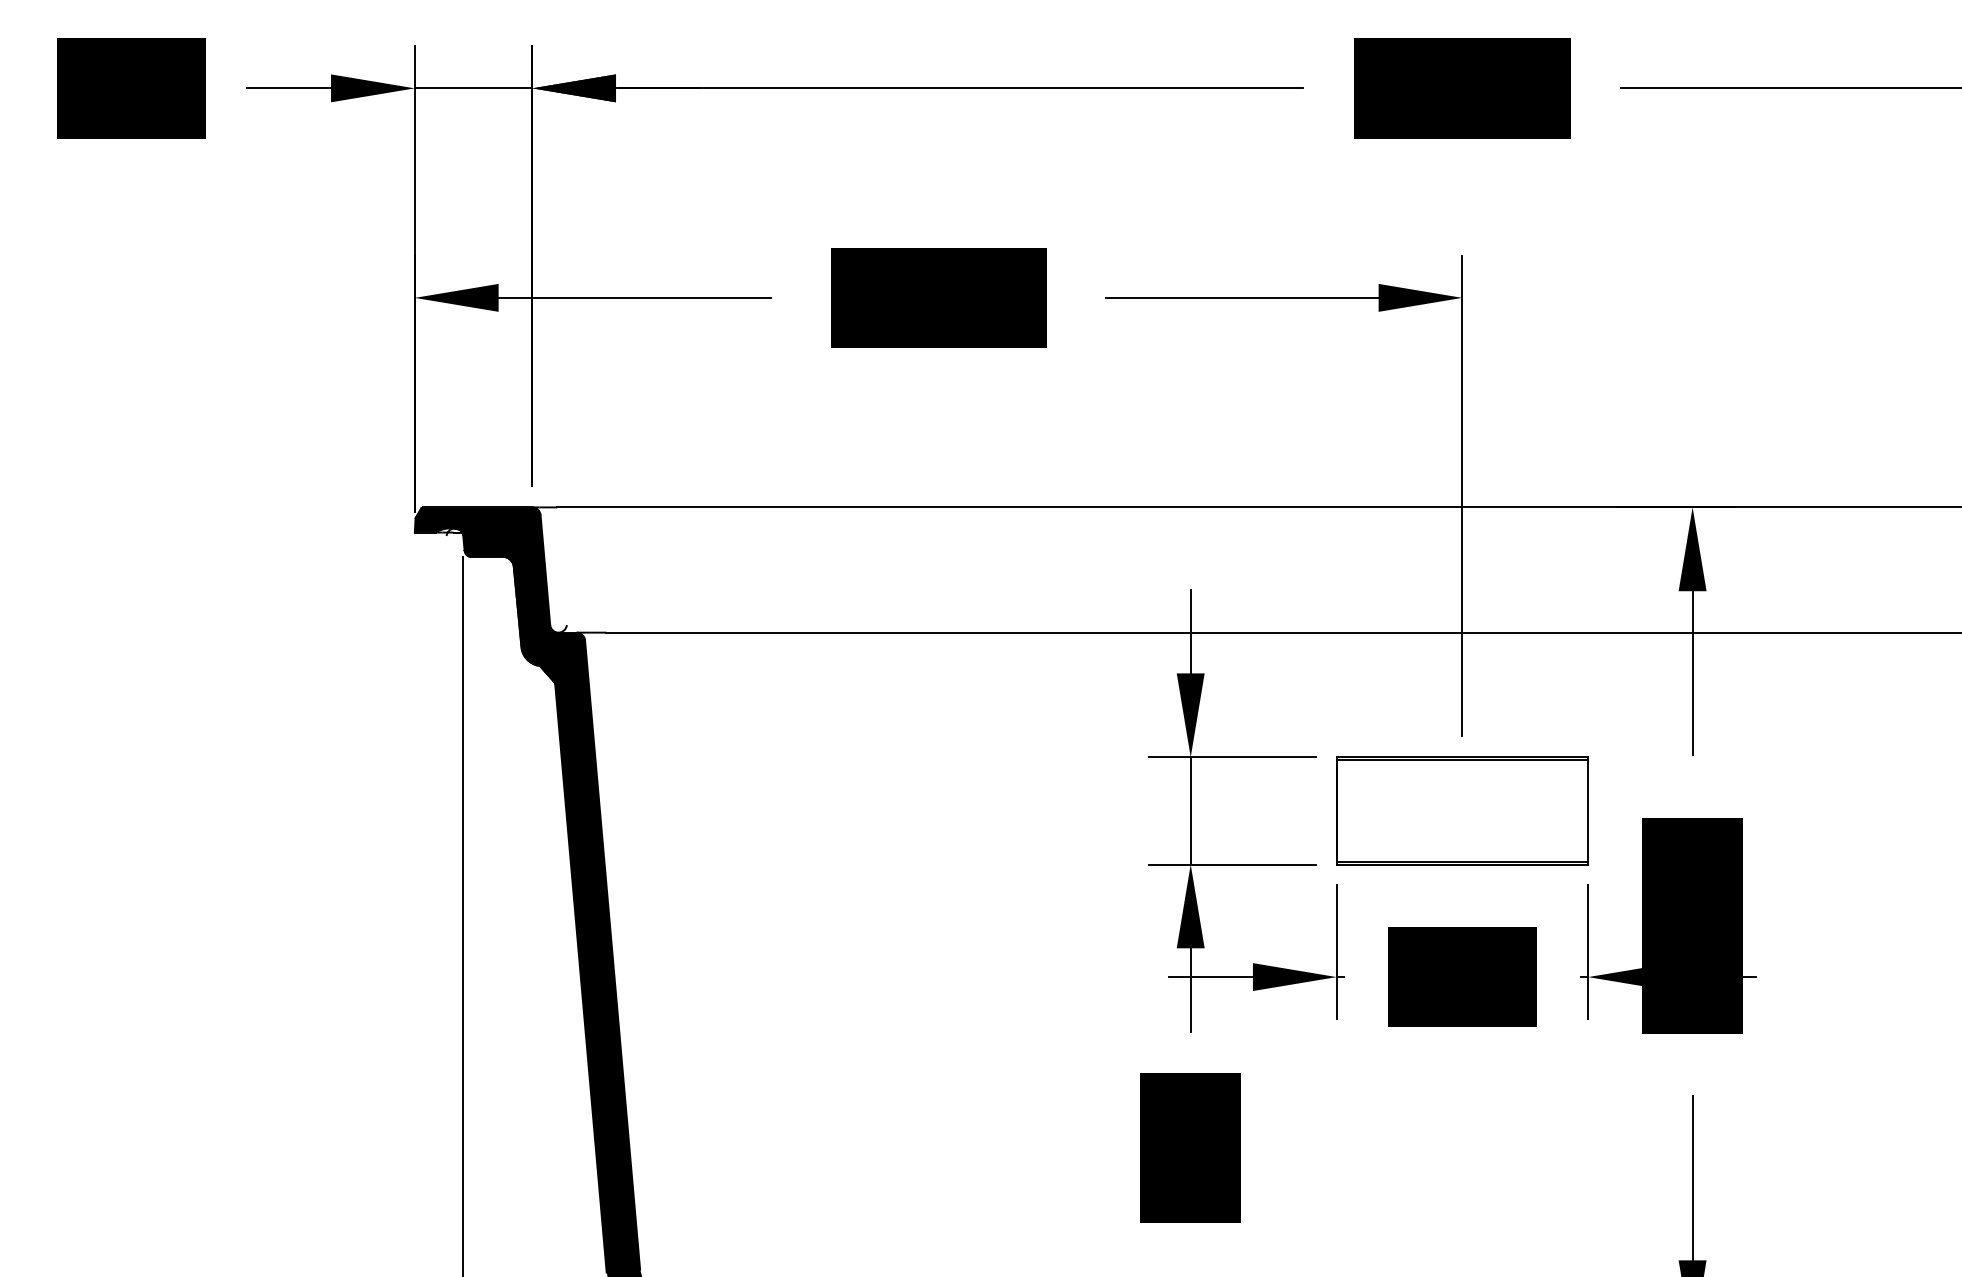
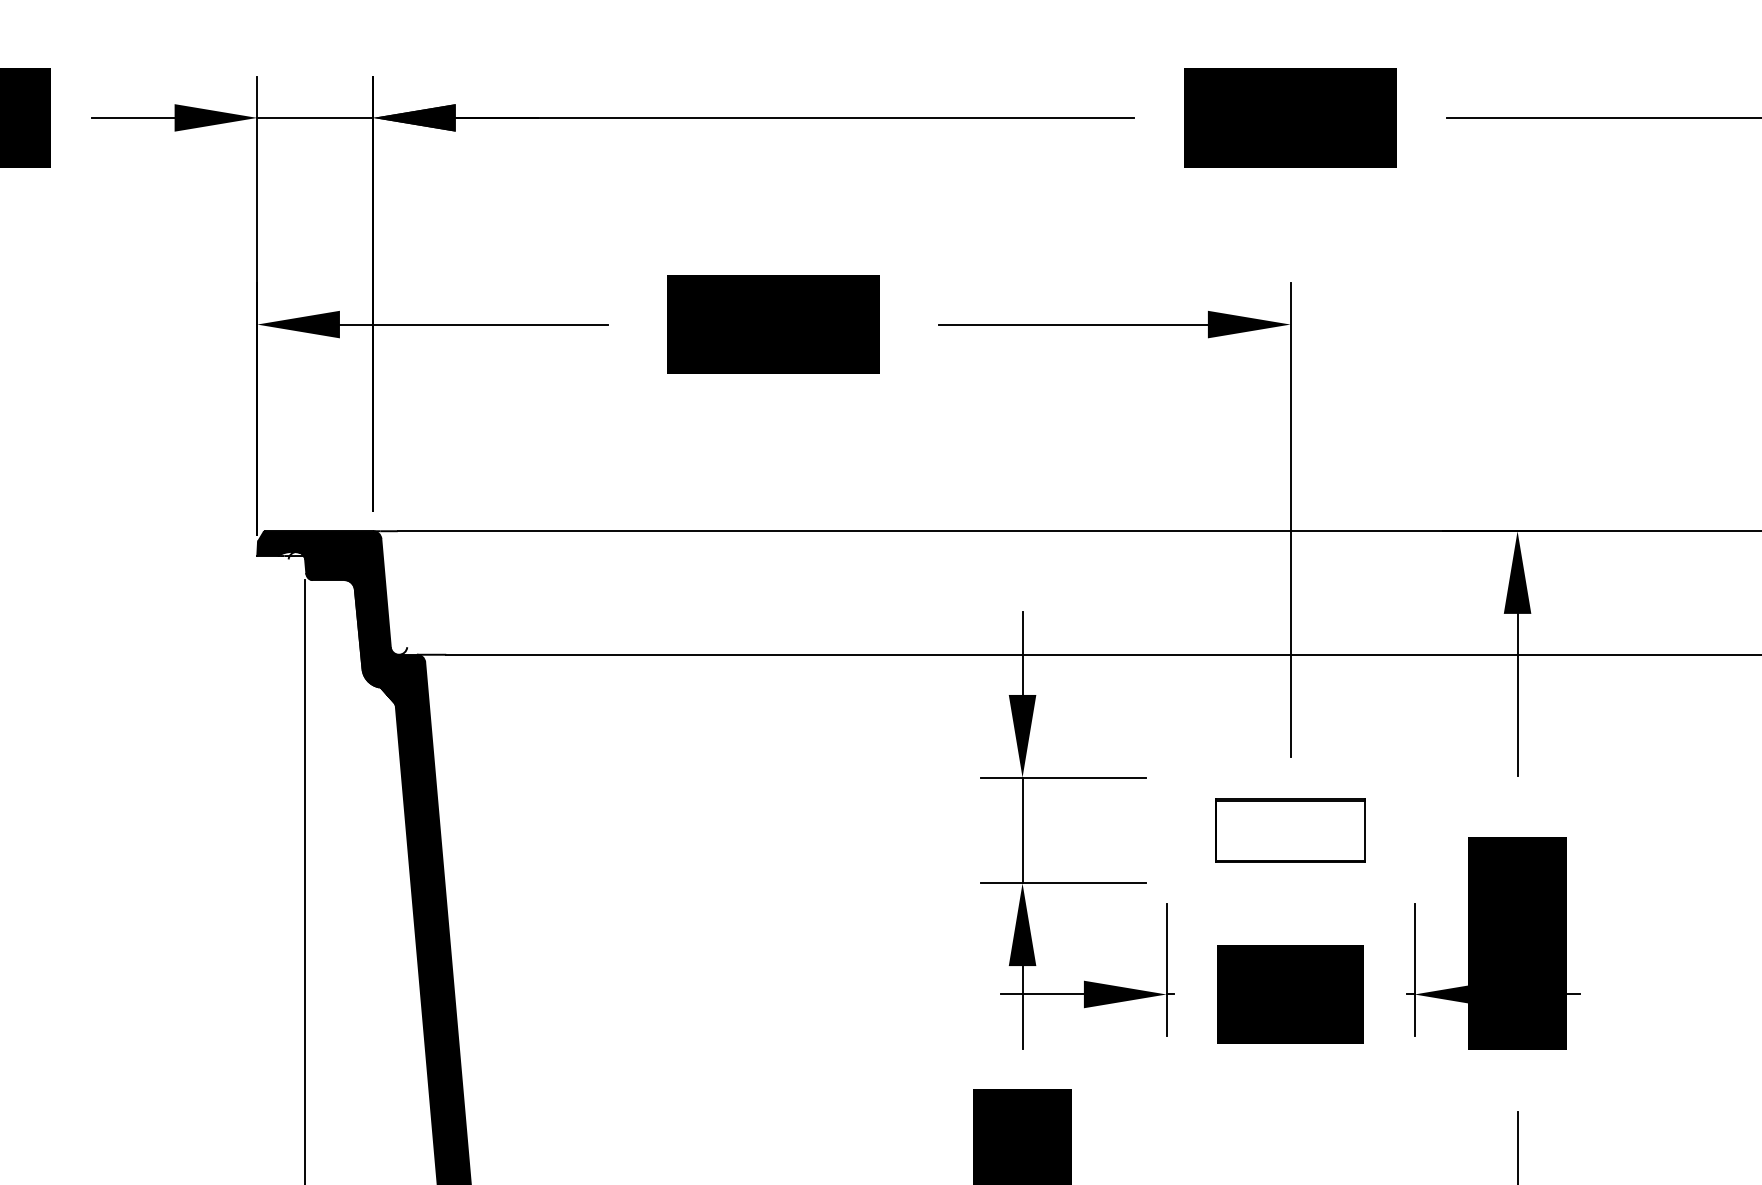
part: (1462, 810) -> (1290, 830), size x0.6

